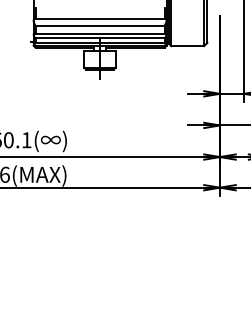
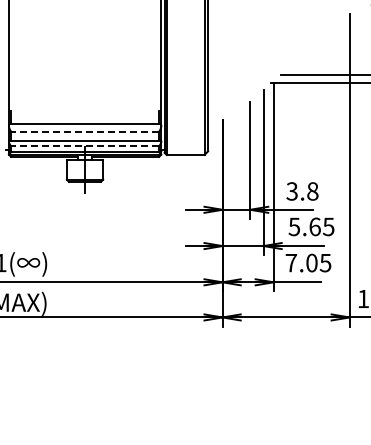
line: (99, 25) -> (84, 131), solid -> dashed
line: (99, 38) -> (84, 146), solid -> dashed

